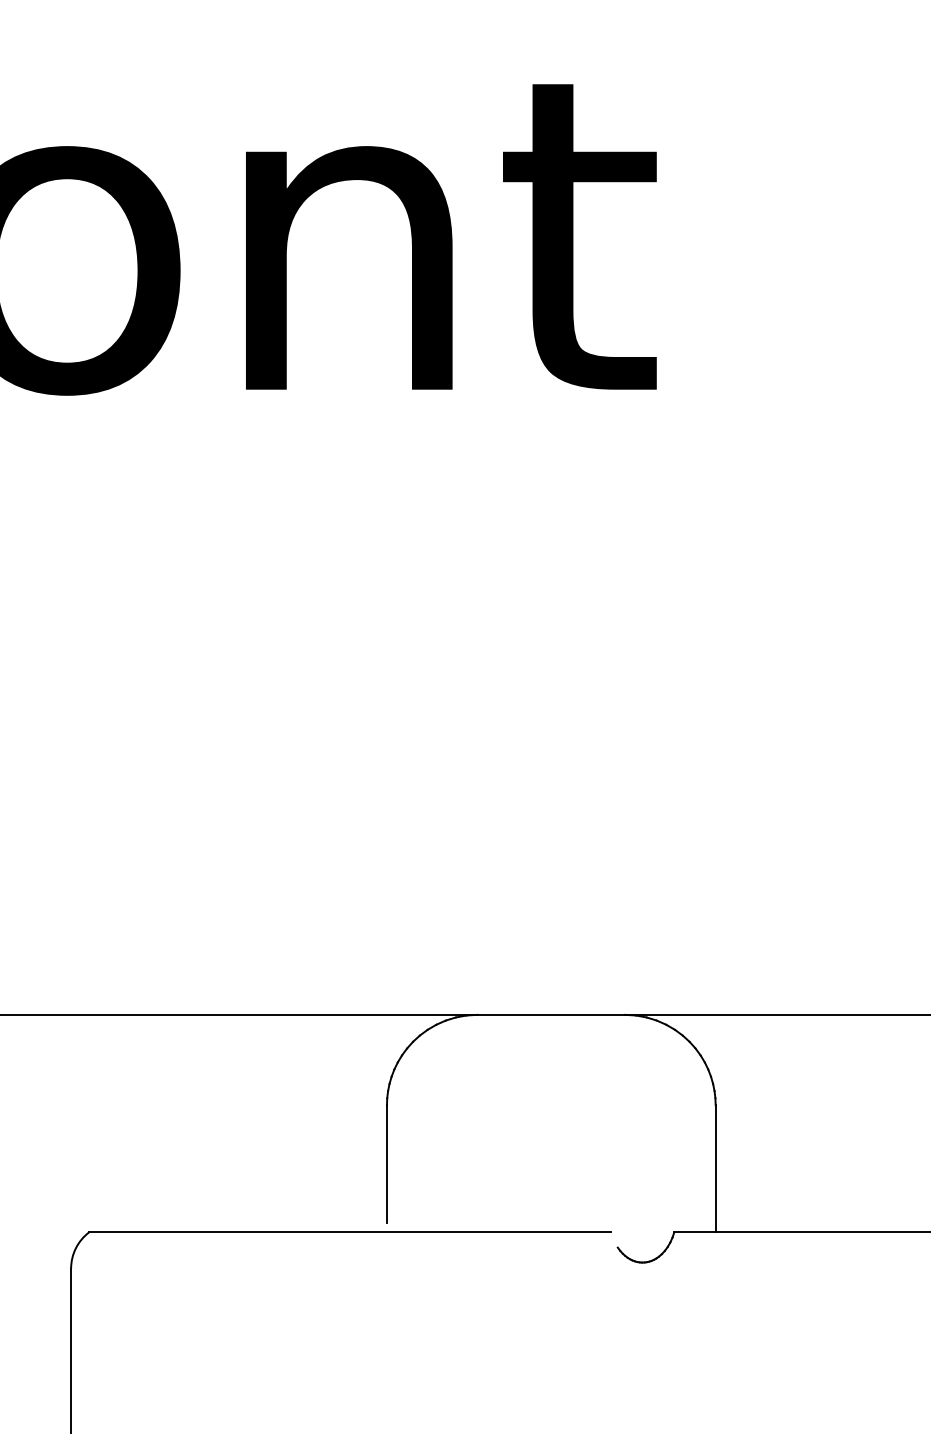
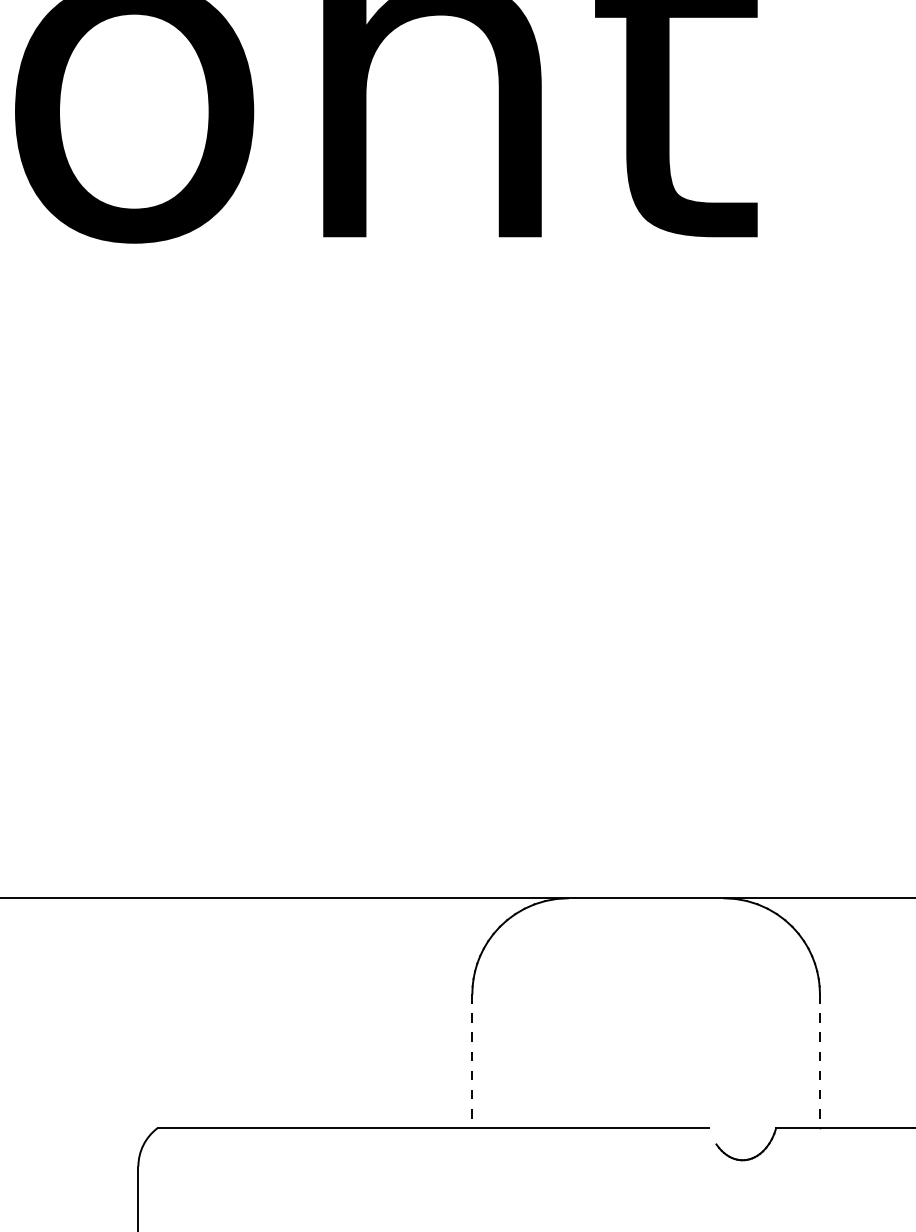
line: (386, 1164) -> (471, 1056), solid -> dashed
line: (715, 1169) -> (819, 1061), solid -> dashed

